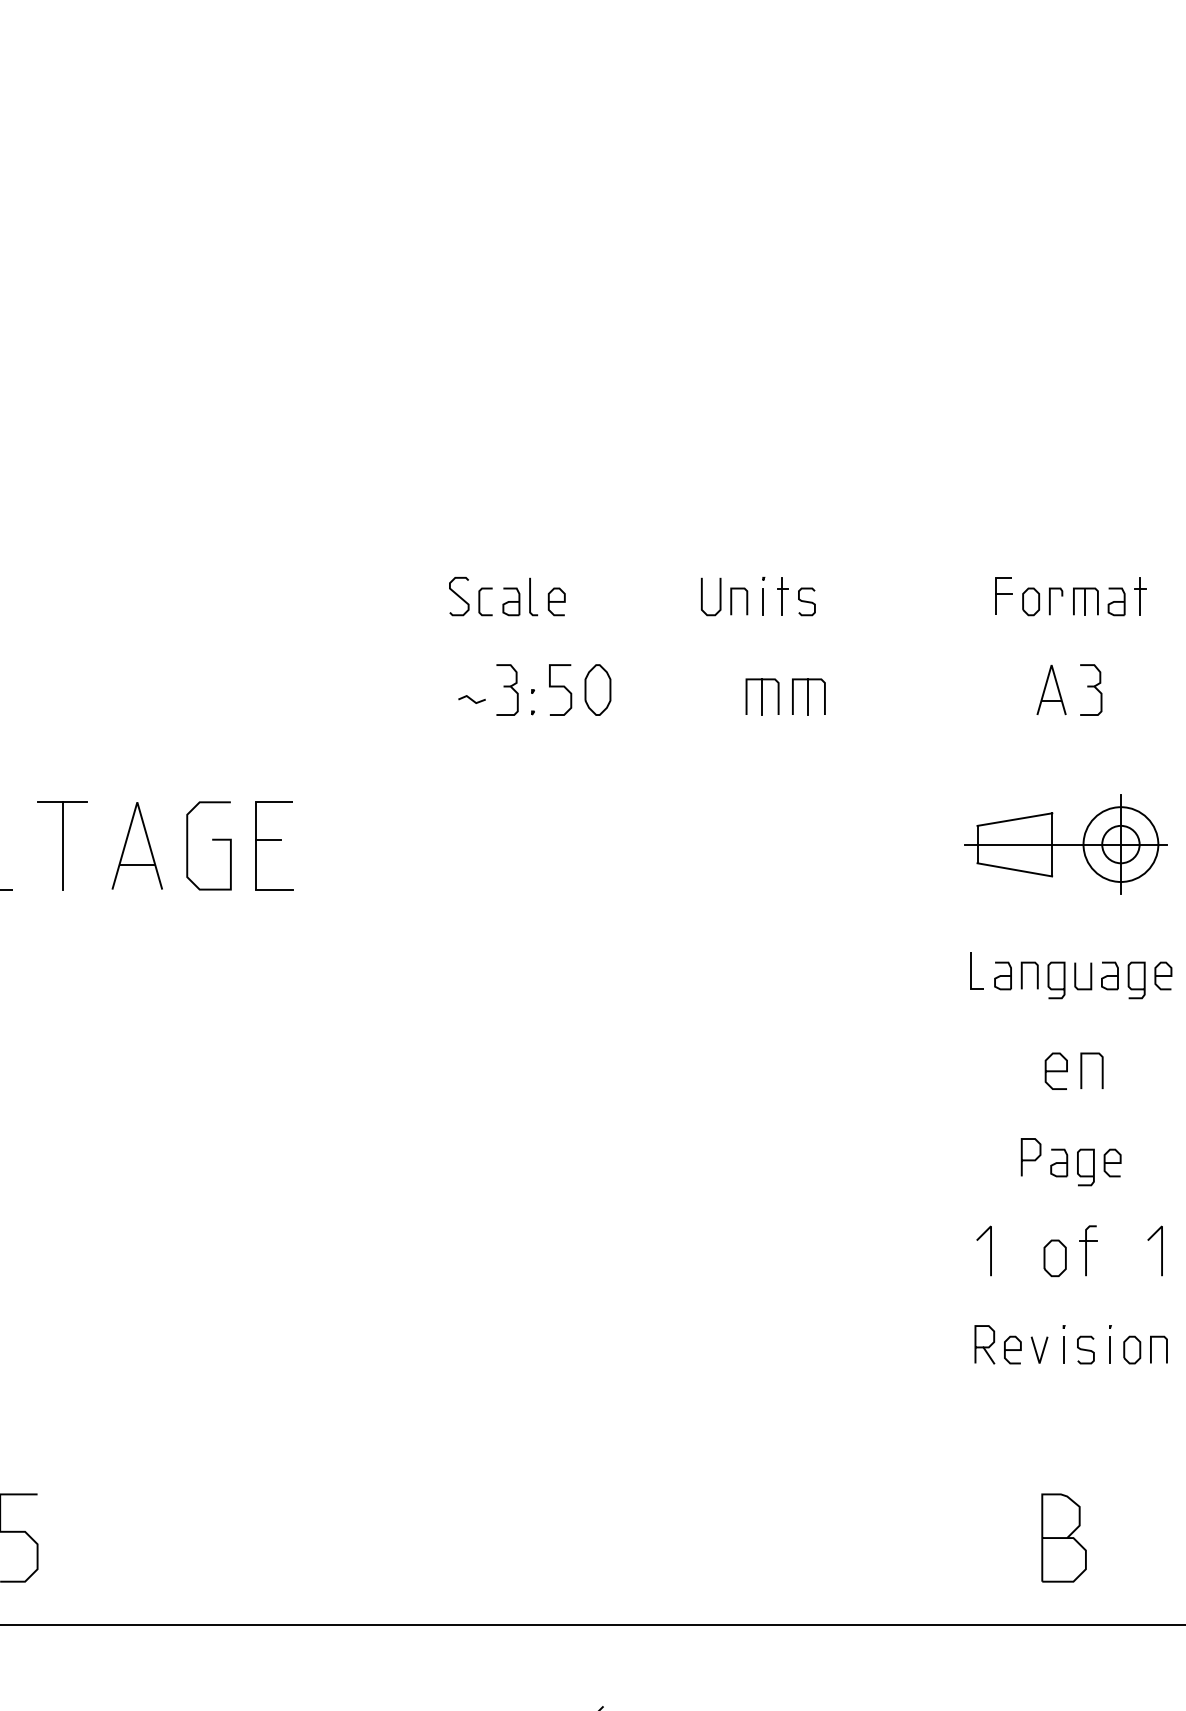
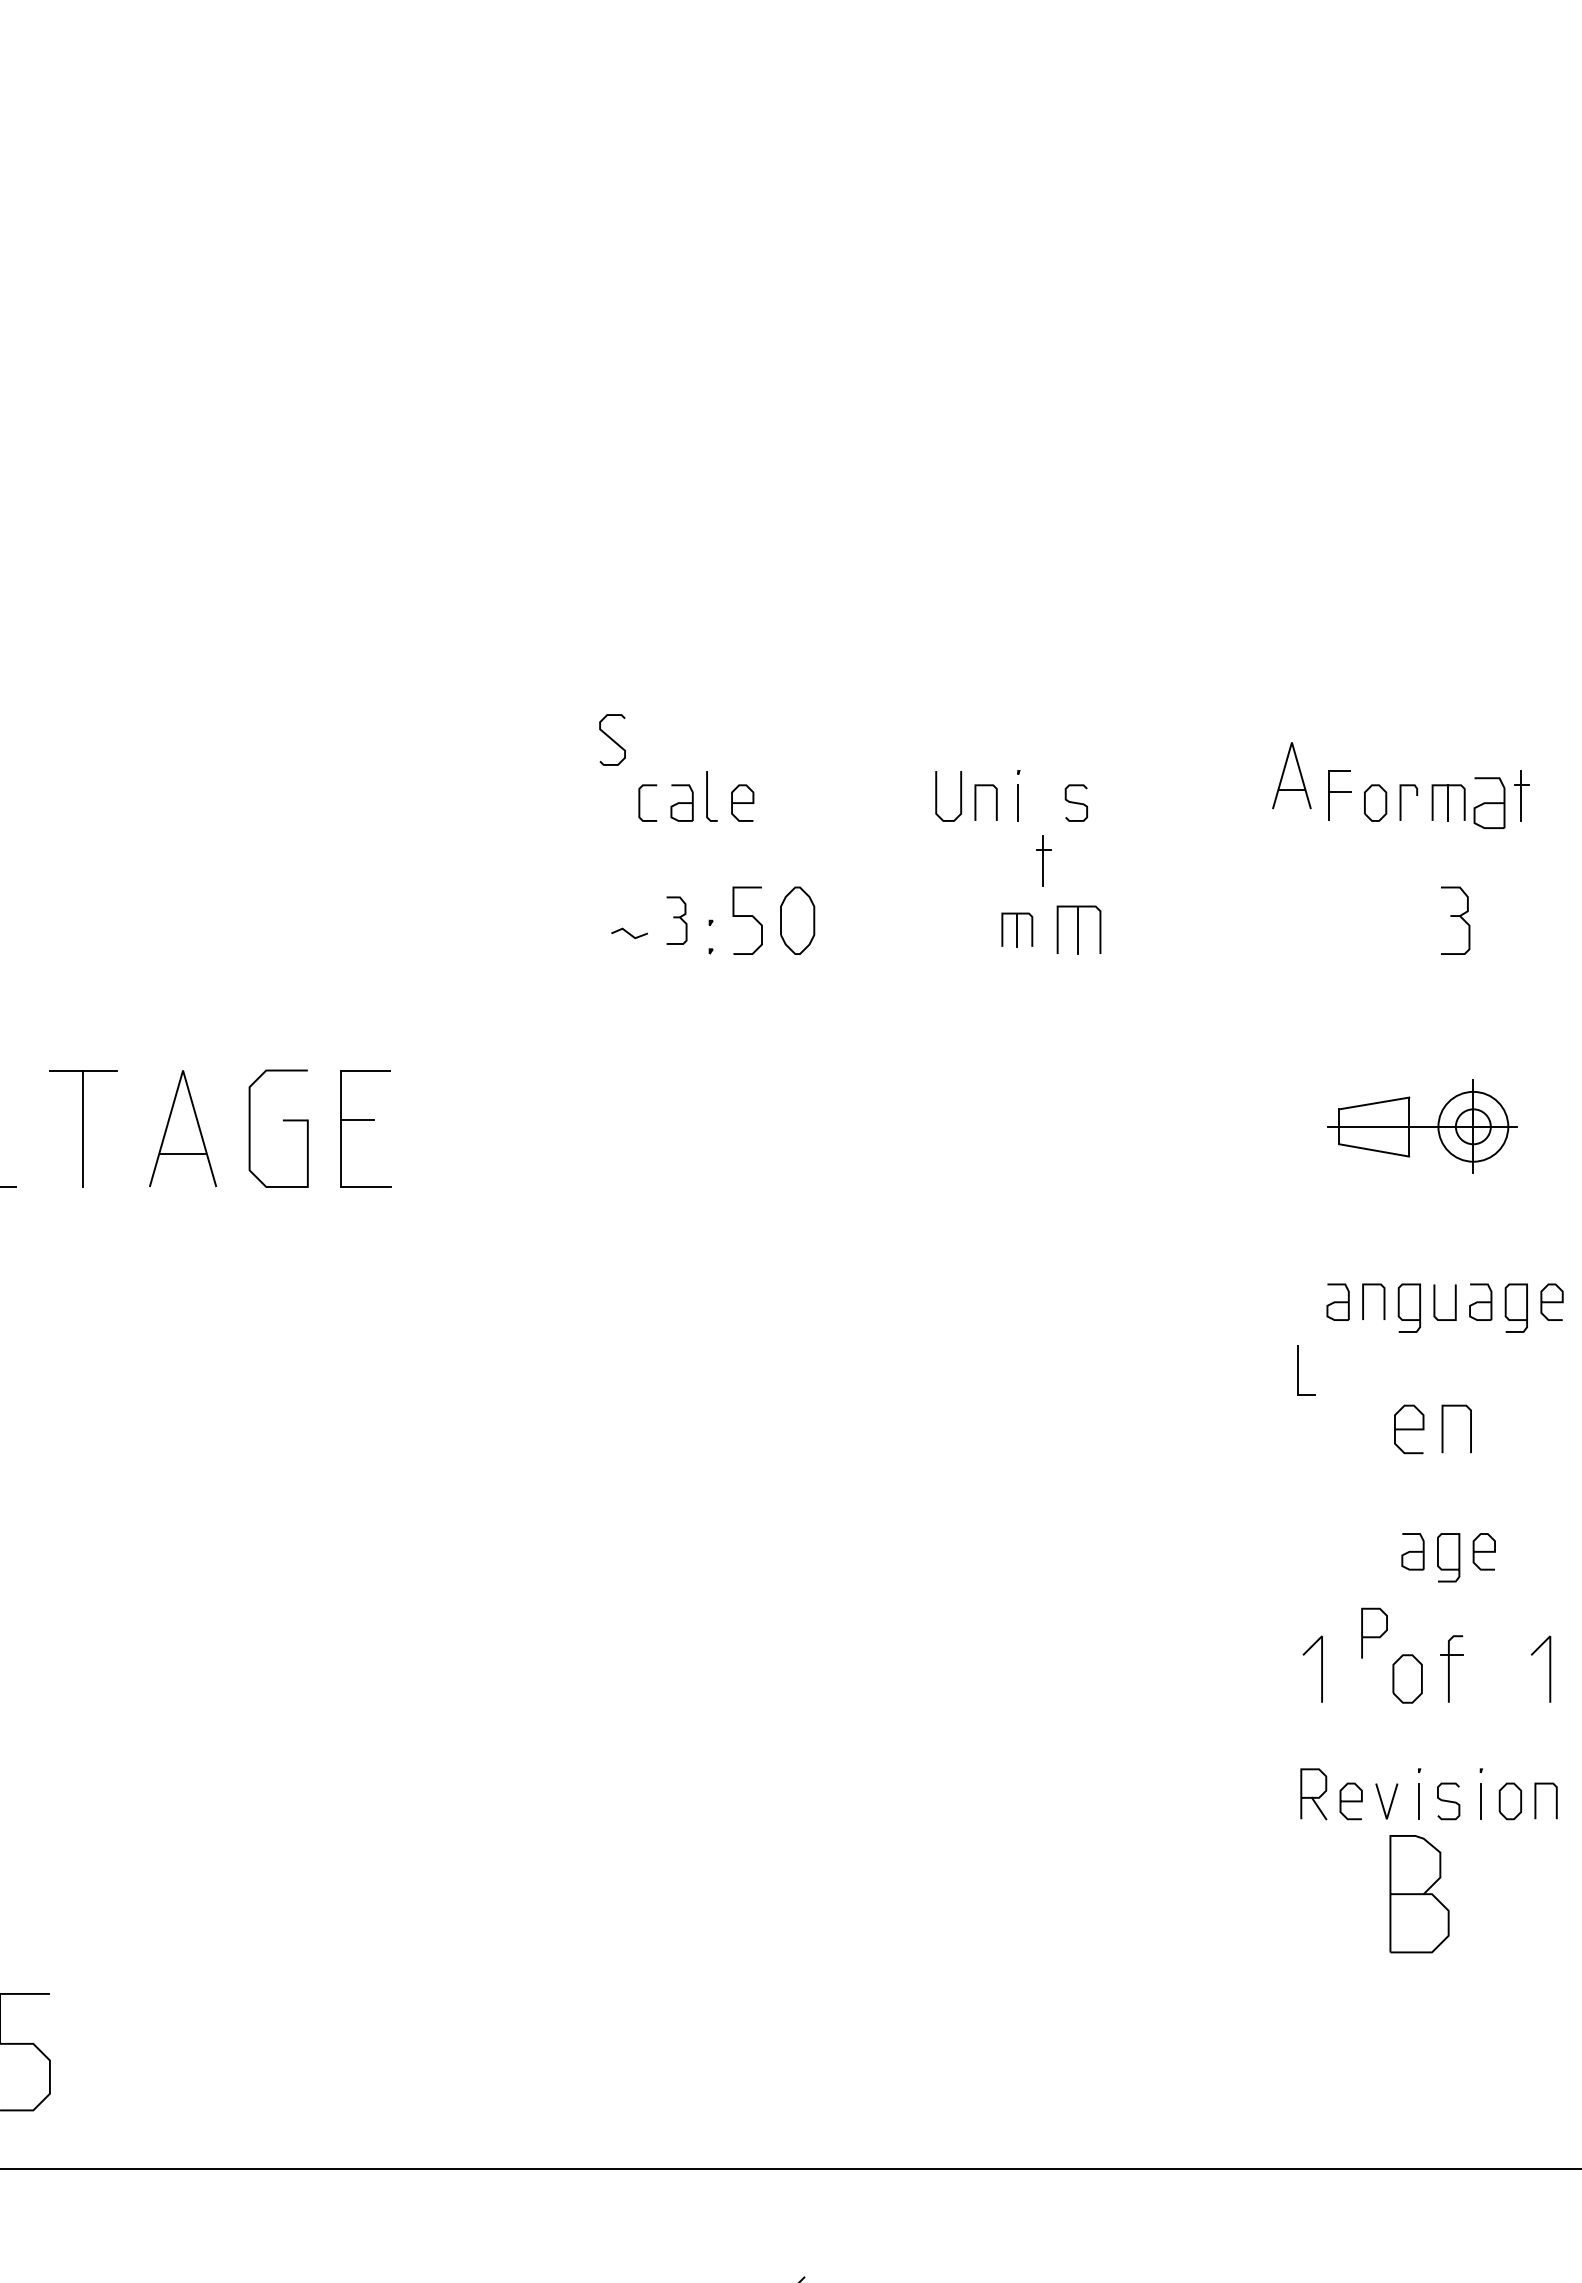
curve: (459, 596) -> (612, 739), moved
part: (782, 596) -> (1043, 860), moved
part: (1116, 601) -> (1489, 802), size x1.4
part: (507, 689) -> (676, 920), size x0.7
part: (1051, 689) -> (1291, 775), moved
part: (762, 696) -> (1017, 929), size x0.7
part: (1065, 844) -> (1421, 1126), size x0.7
line: (971, 970) -> (1298, 1370), moved
curve: (1031, 1159) -> (1374, 1636), moved
part: (1064, 1538) -> (1419, 1894), moved

